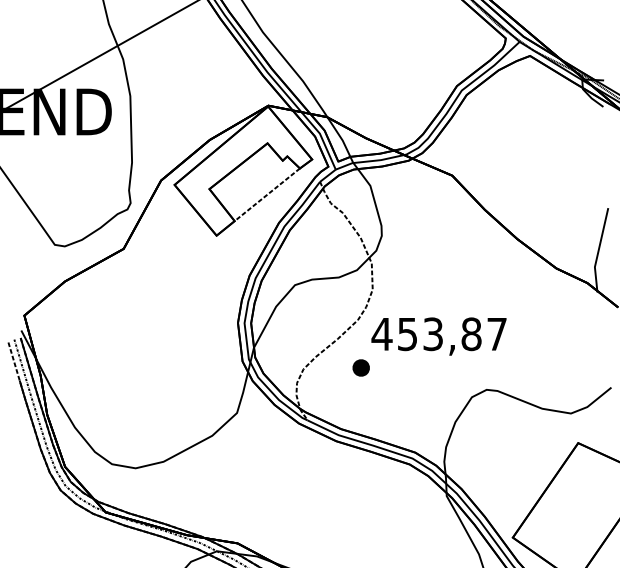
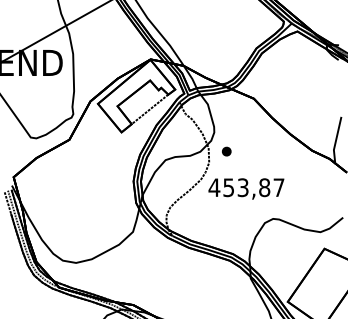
part: (360, 367) -> (226, 151), moved

